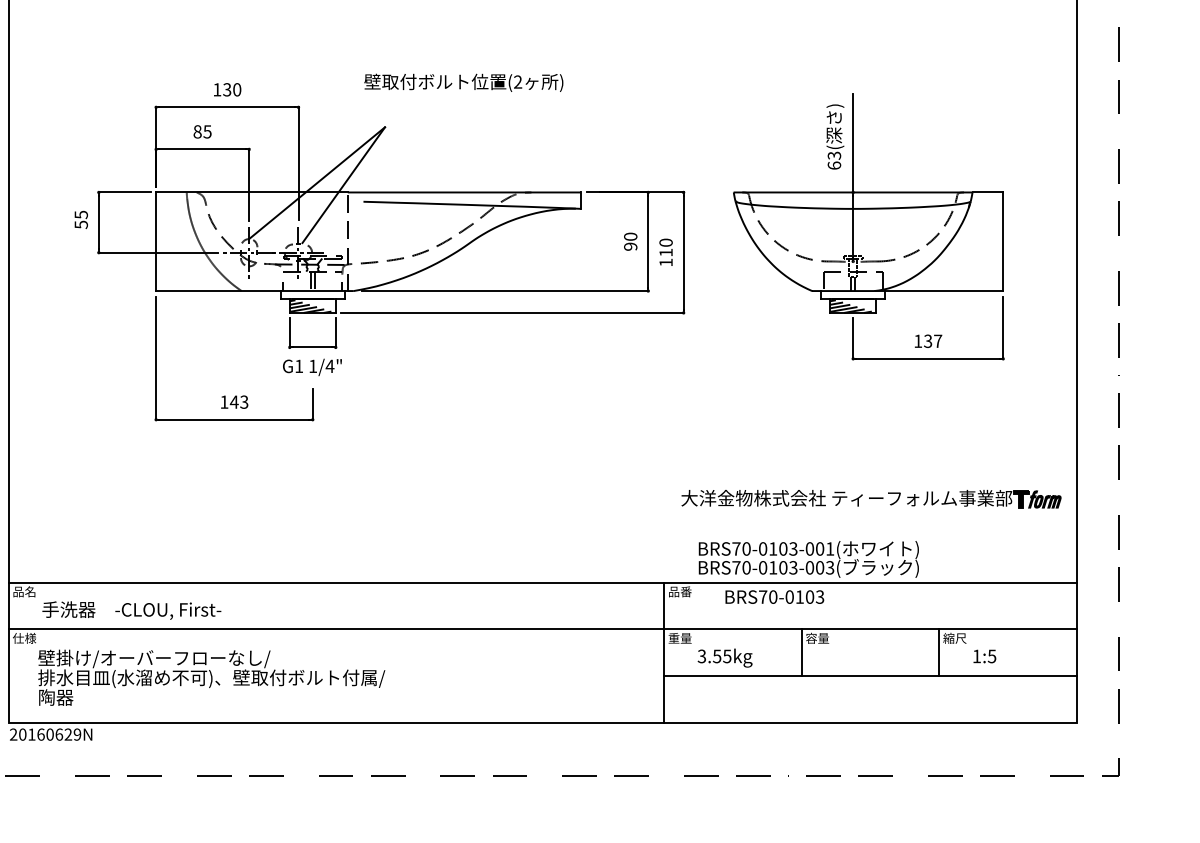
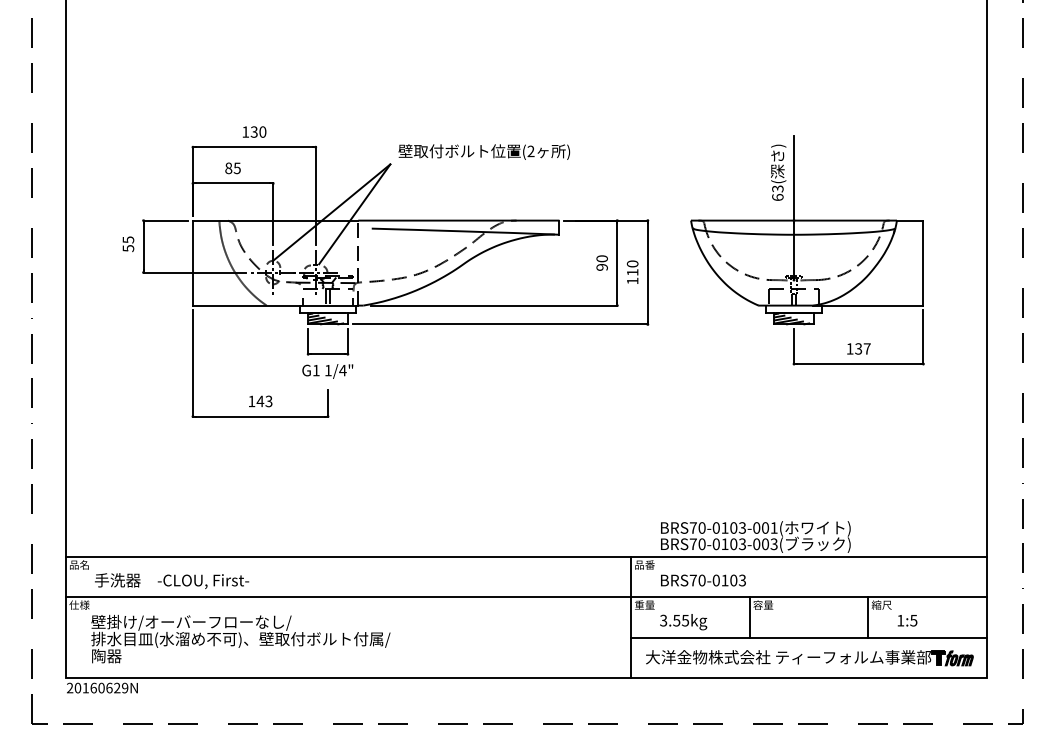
text: (464, 82) -> (484, 151), moved
part: (871, 499) -> (809, 658), moved
text: (774, 597) -> (703, 580), moved

